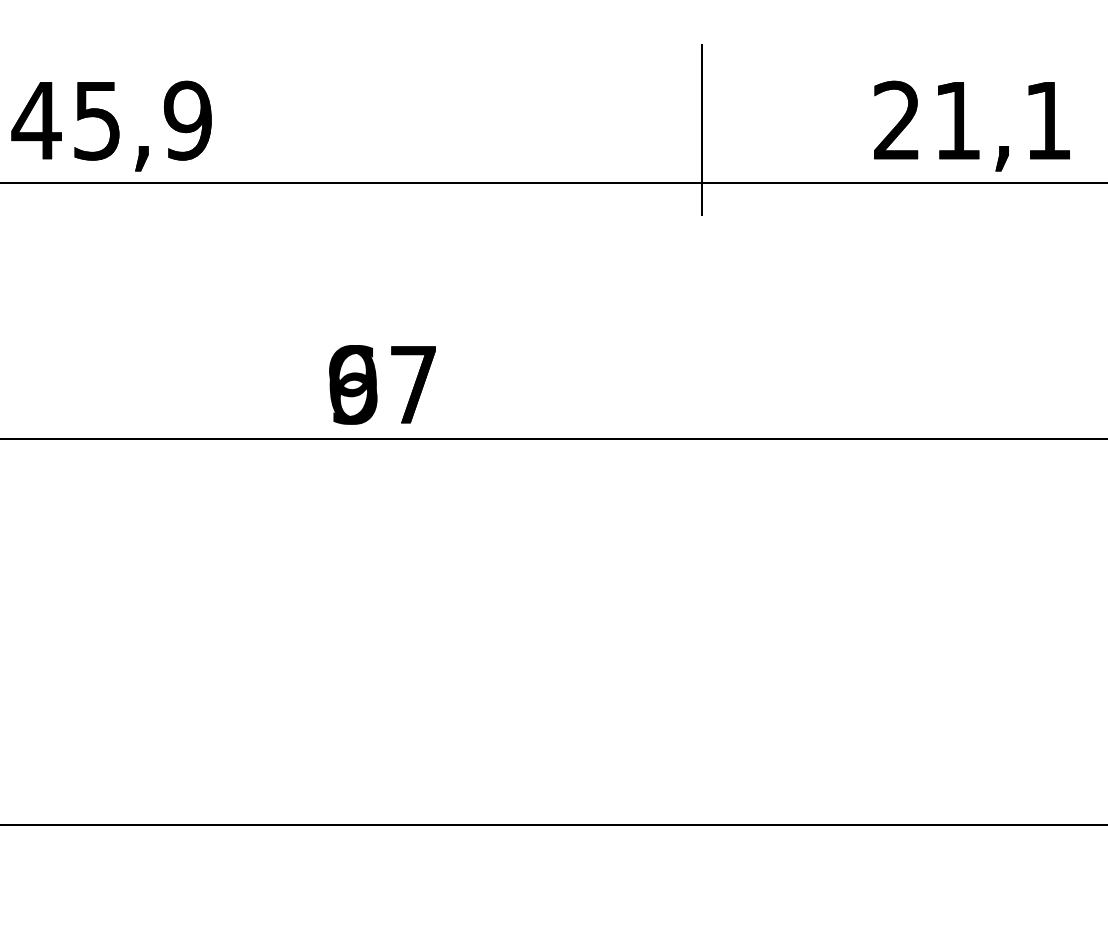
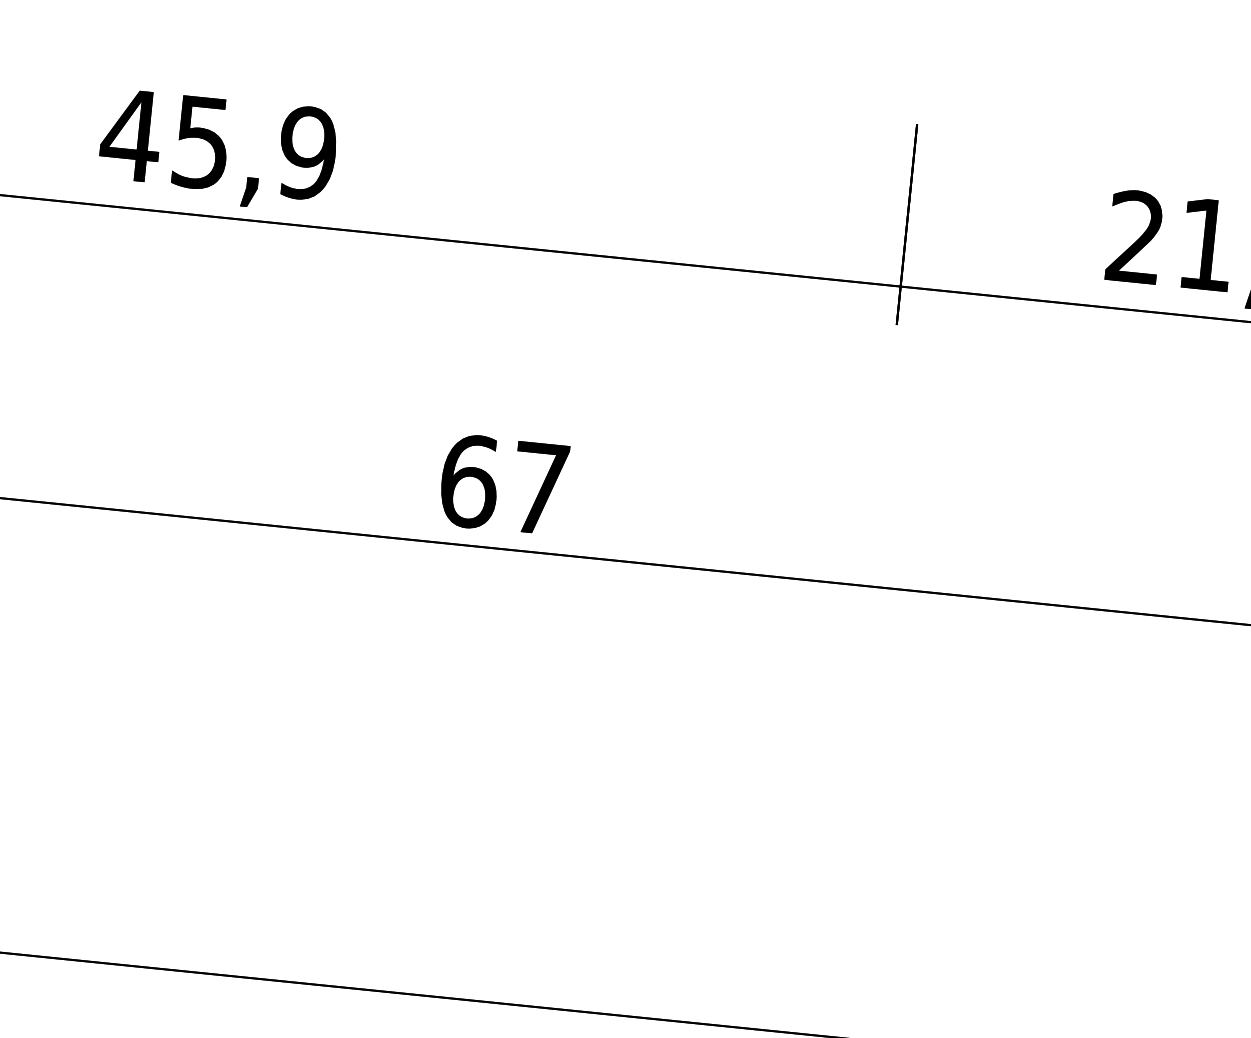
text: (353, 384) -> (469, 480), 97 -> 67

